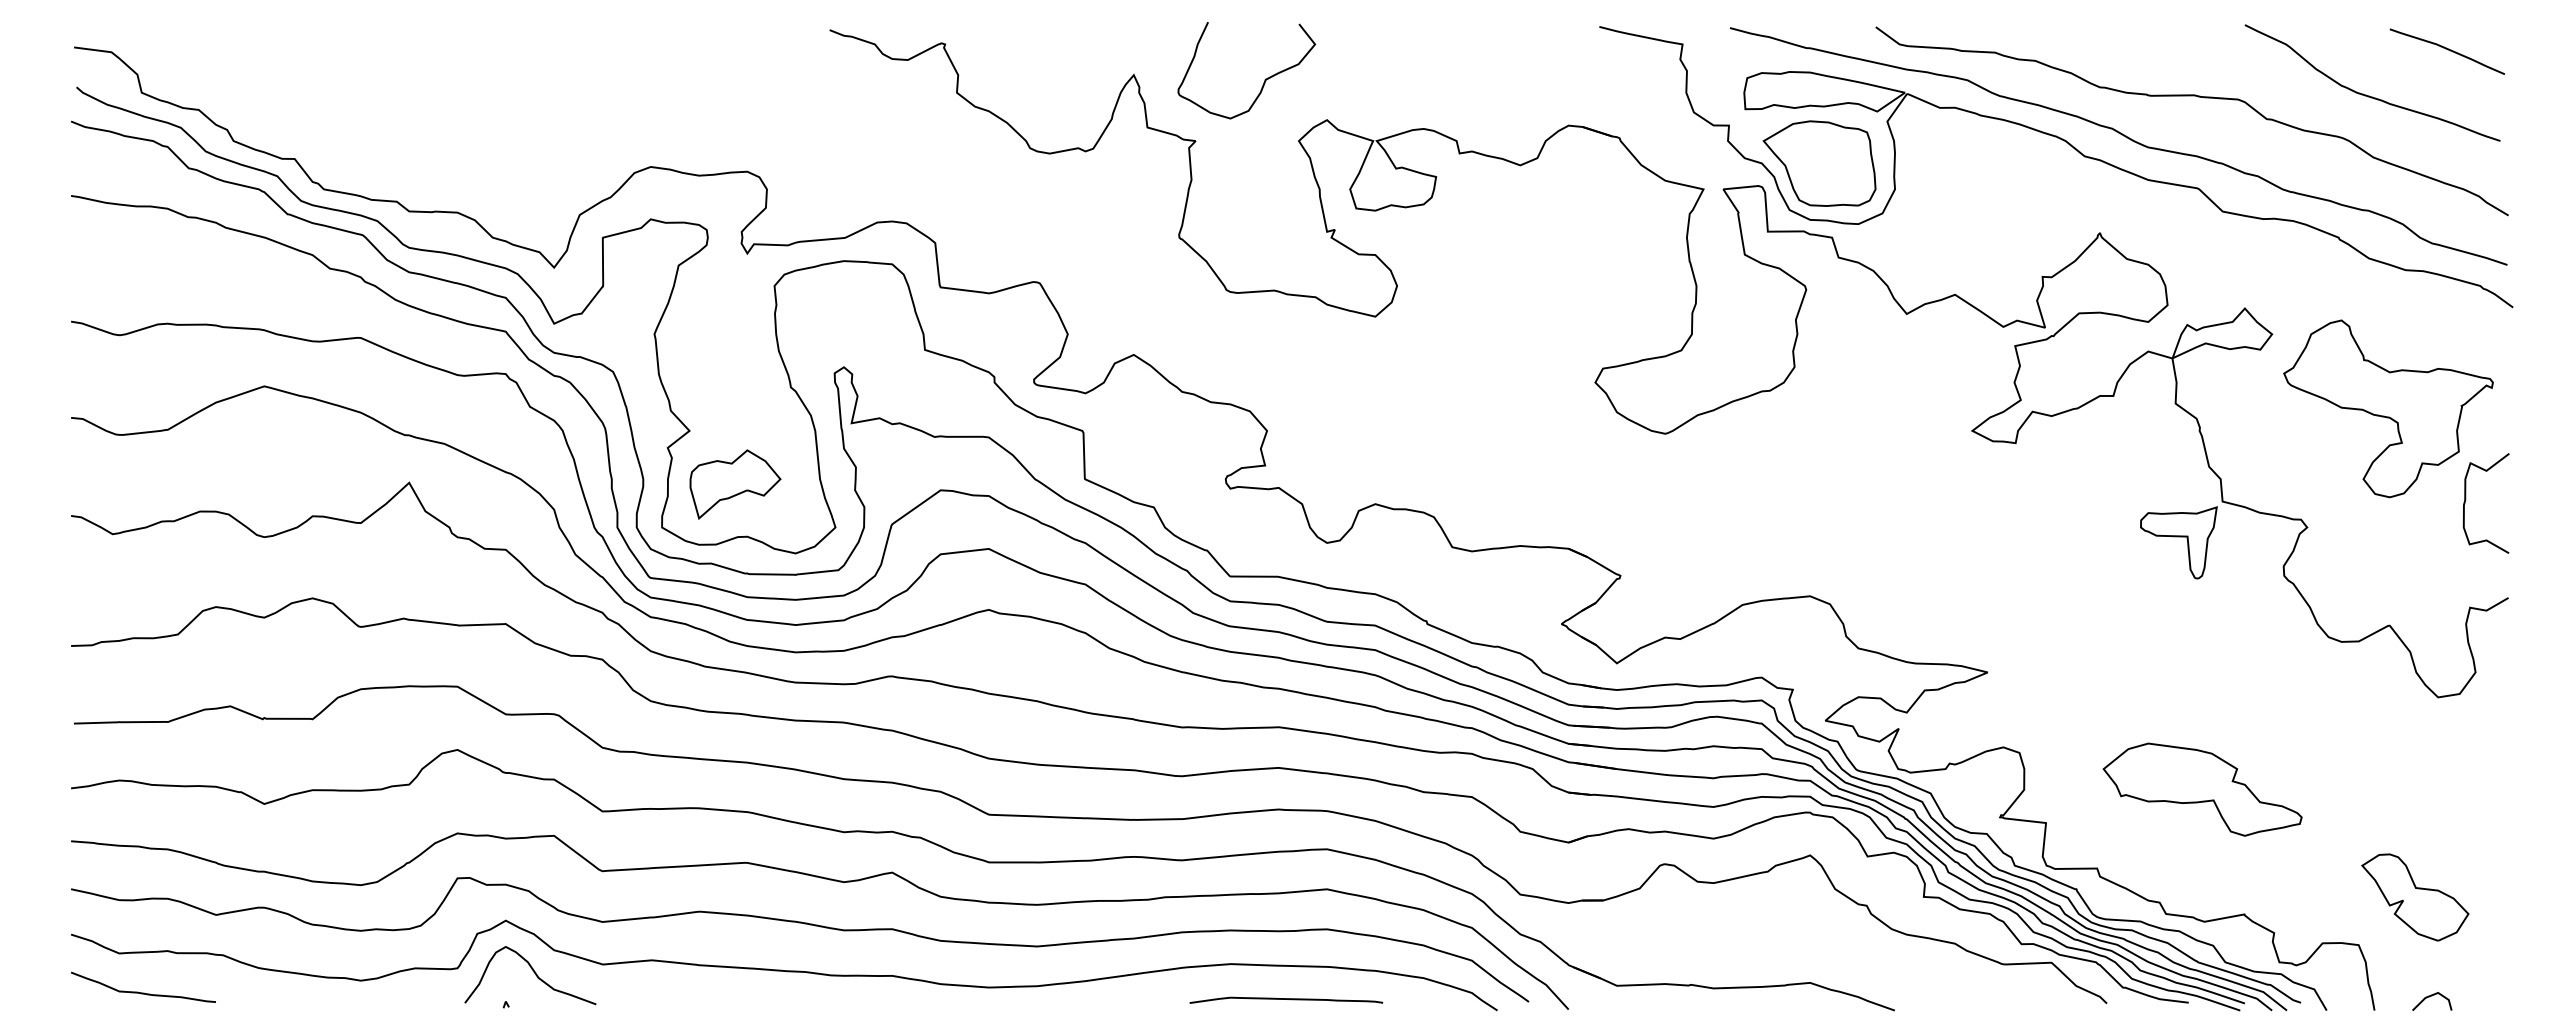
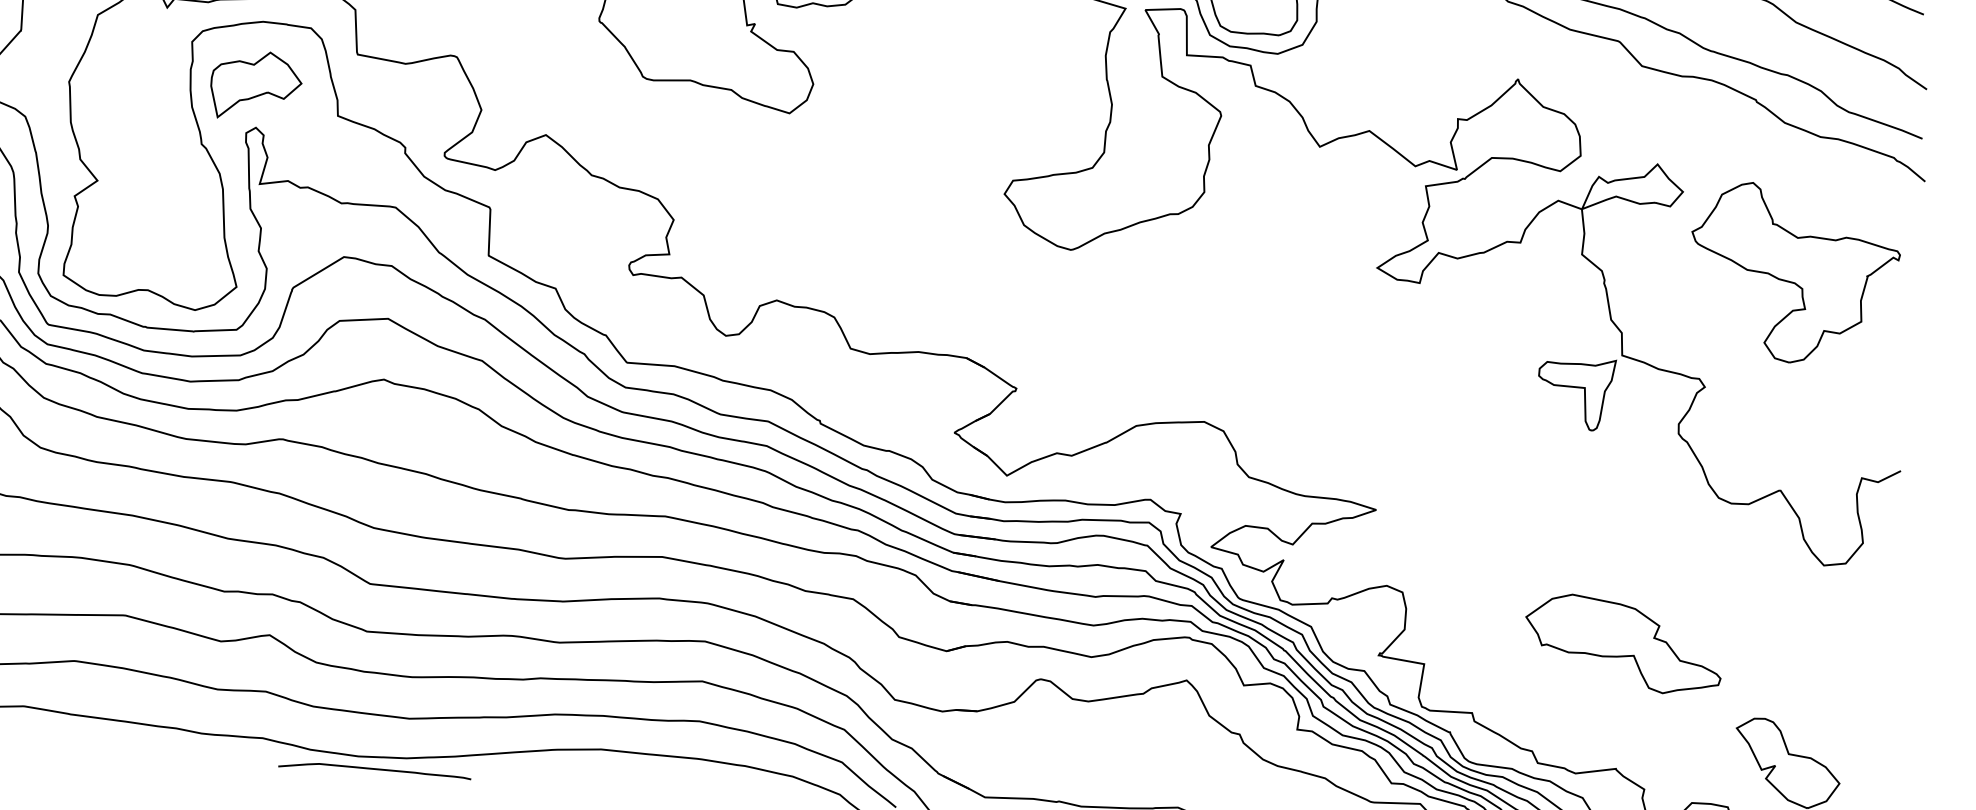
part: (735, 484) -> (256, 85), moved
curve: (2466, 500) -> (1865, 370), removed
part: (2202, 789) -> (1623, 644), moved
curve: (1286, 999) -> (375, 769), moved

